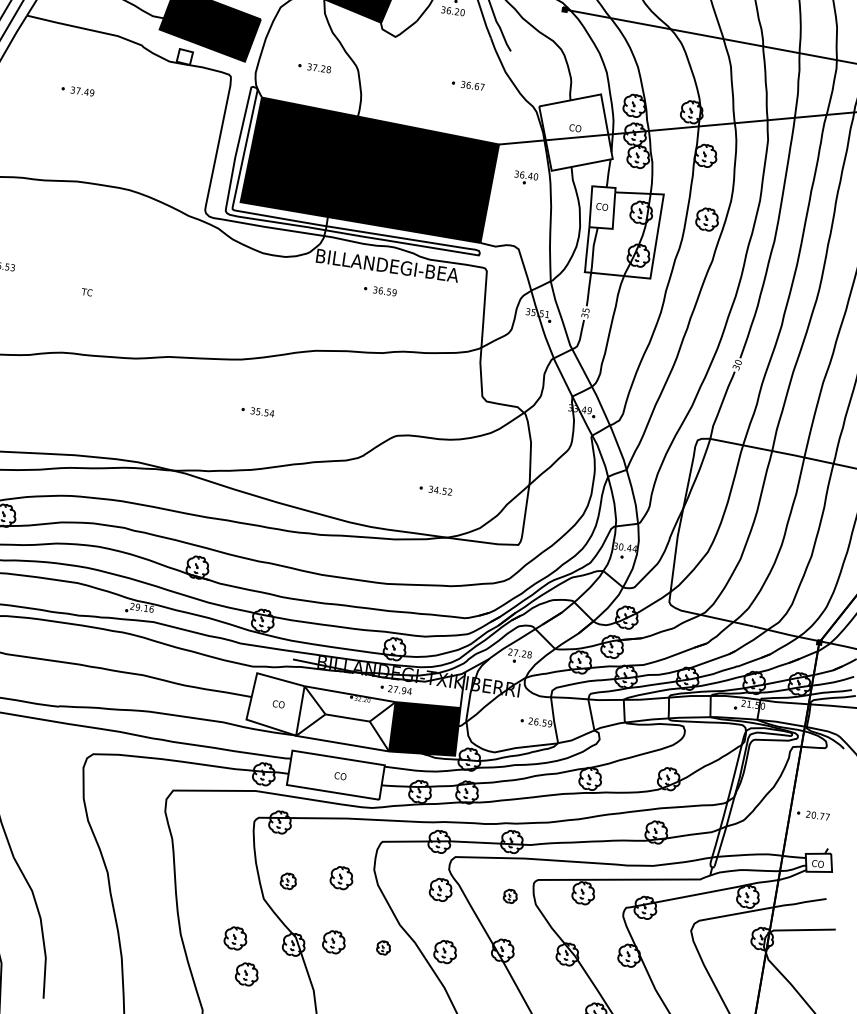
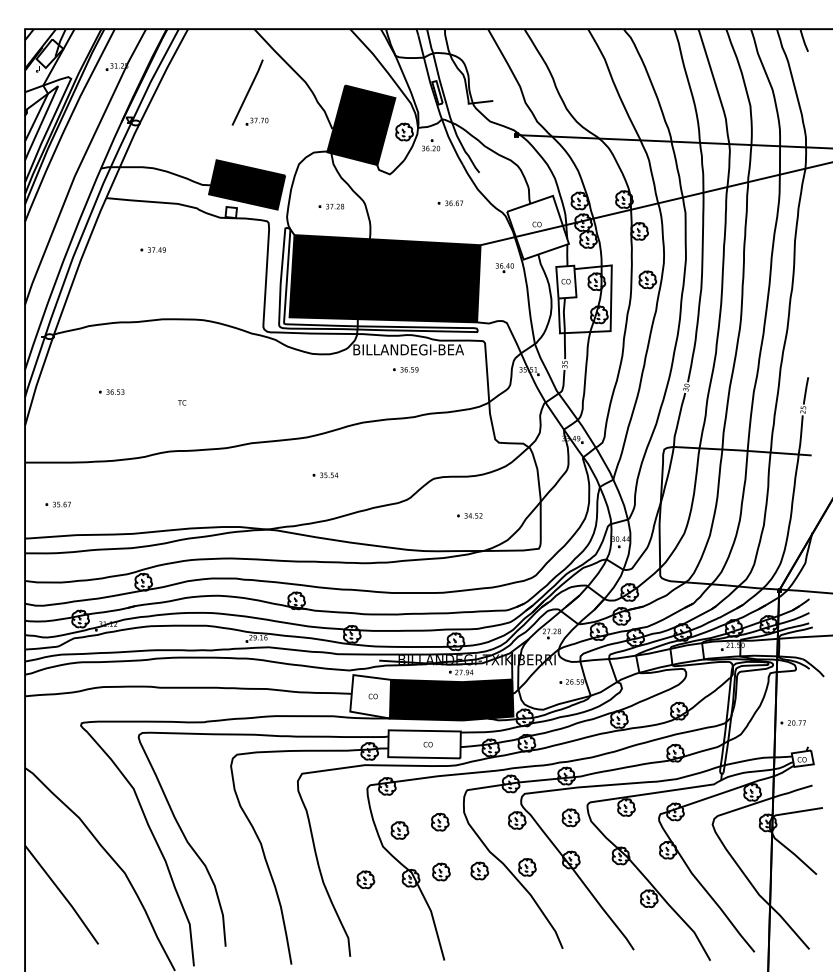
fill: (345, 717) -> (425, 699), added
part: (287, 881) -> (399, 830), size x1.43
part: (509, 895) -> (570, 817), size x1.67
part: (383, 947) -> (479, 870), size x1.67
part: (247, 973) -> (378, 905), removed

